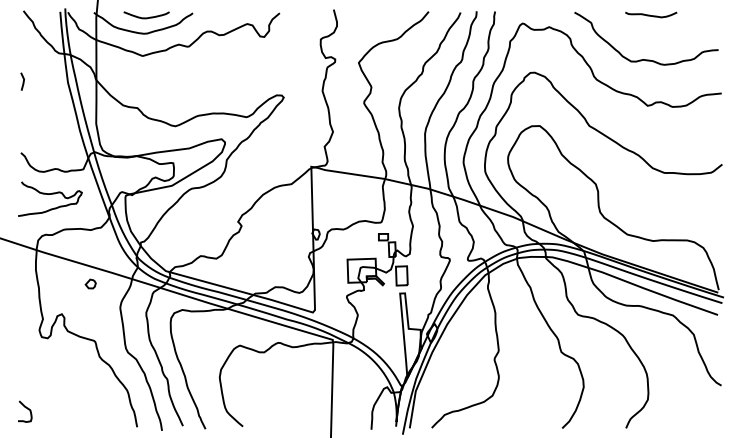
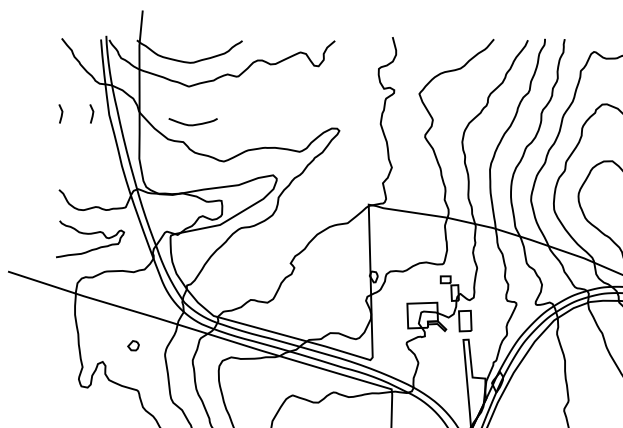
curve: (146, 17) -> (192, 124), moved
line: (51, 81) -> (91, 113), added
part: (90, 283) -> (133, 345), moved

